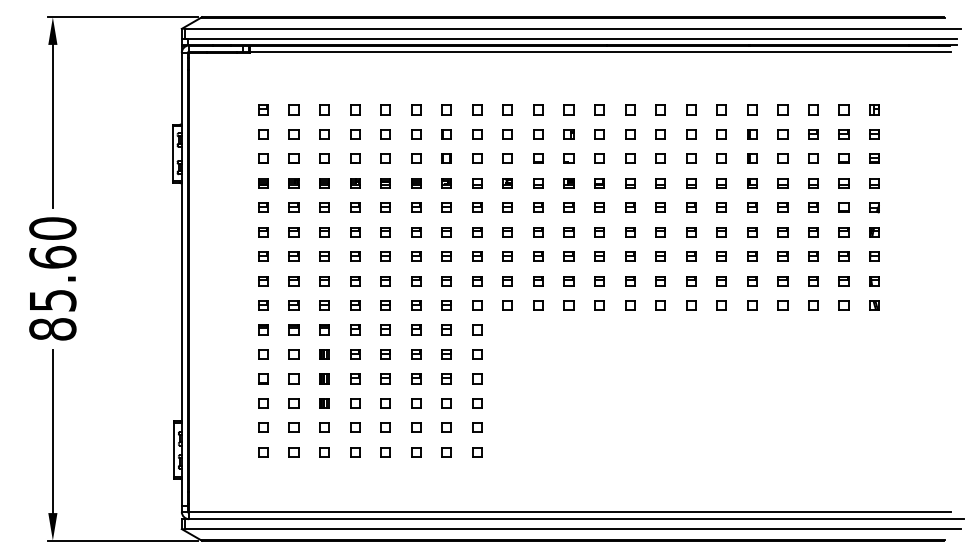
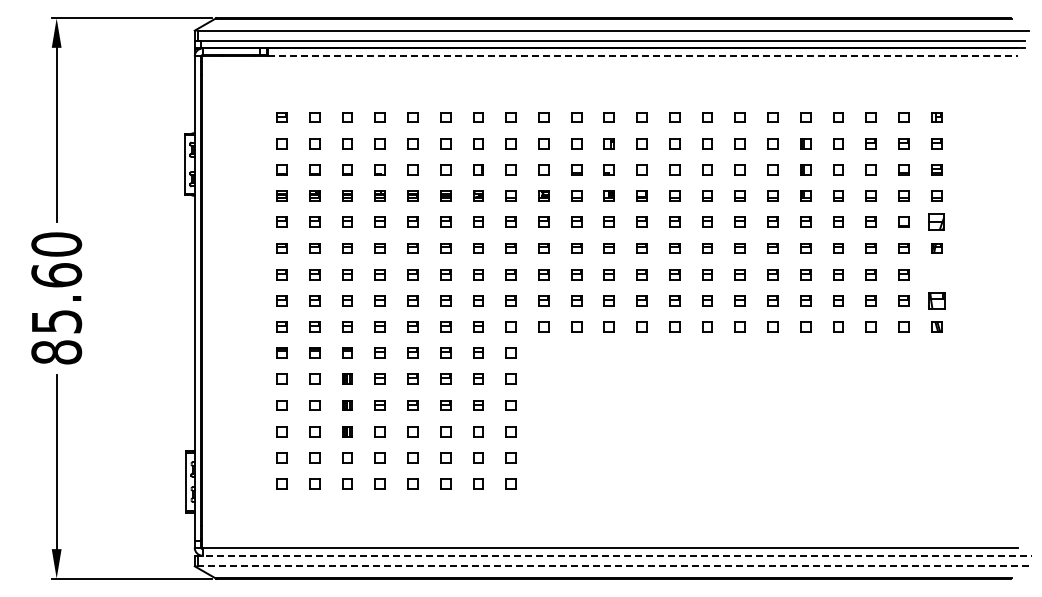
line: (600, 52) -> (643, 55), solid -> dashed
part: (874, 208) -> (936, 222), size x1.6
part: (874, 256) -> (936, 274), removed
part: (874, 280) -> (936, 300), size x1.6
line: (572, 519) -> (613, 555), solid -> dashed
line: (572, 529) -> (613, 566), solid -> dashed

